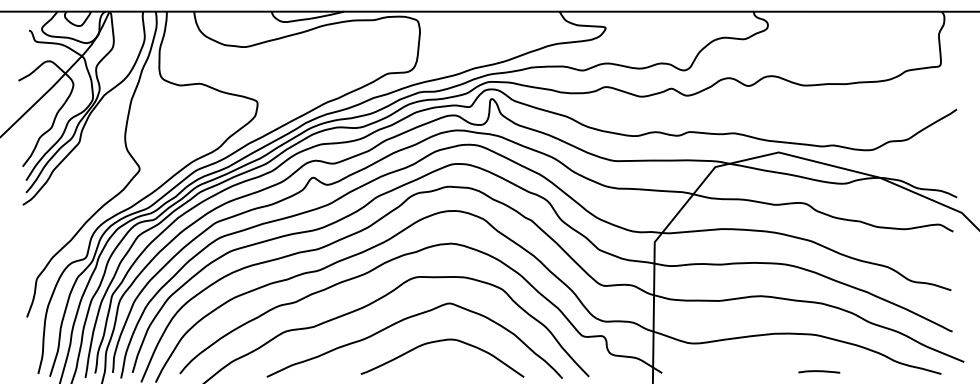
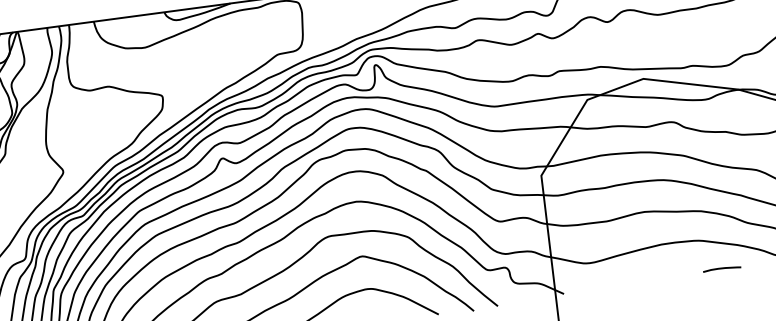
line: (819, 371) -> (722, 268), moved

